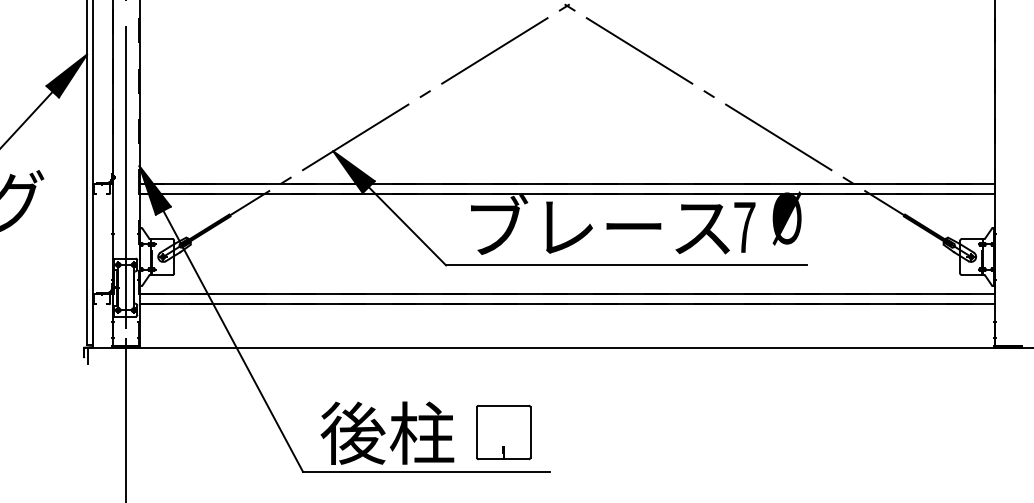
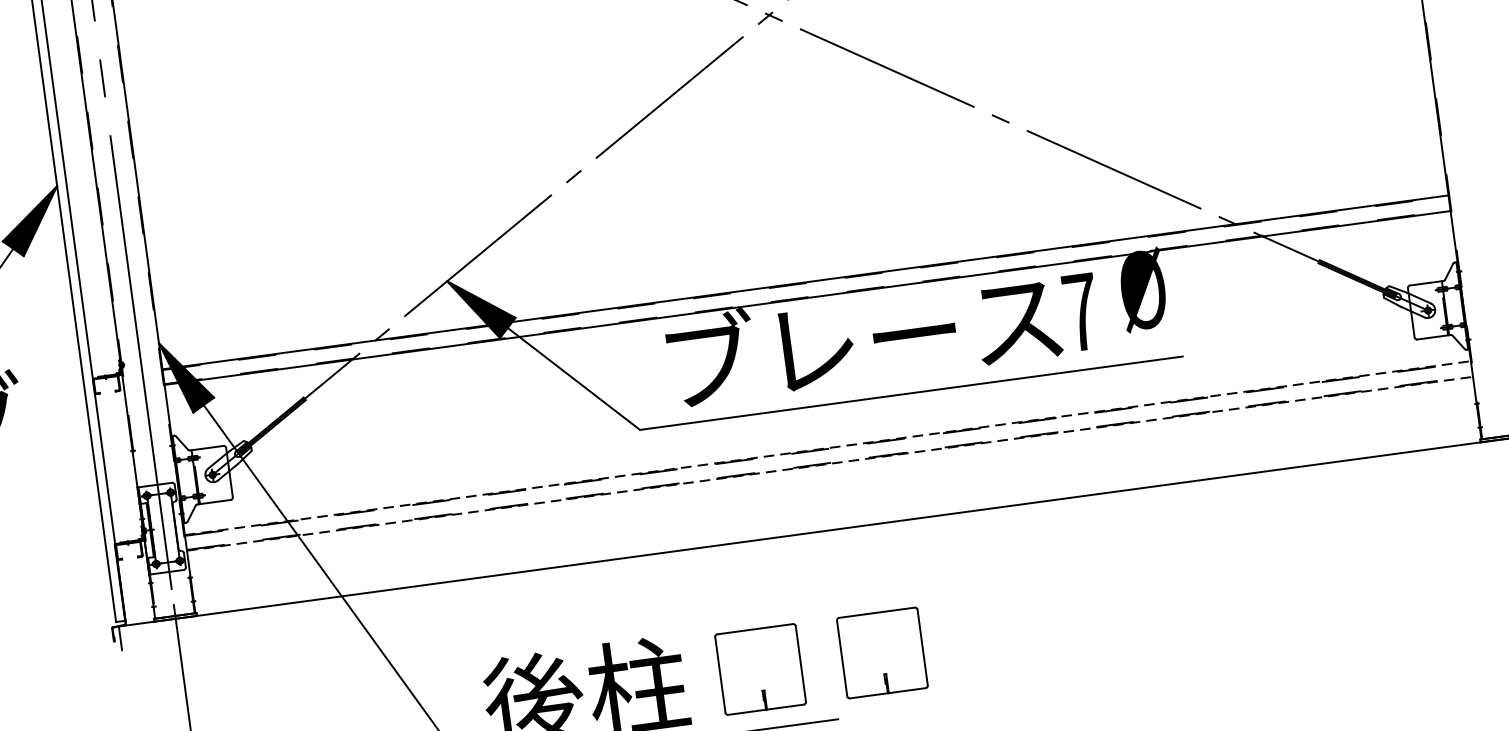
line: (567, 293) -> (828, 447), solid -> dashed
line: (567, 304) -> (830, 464), solid -> dashed
part: (584, 432) -> (882, 653), added

